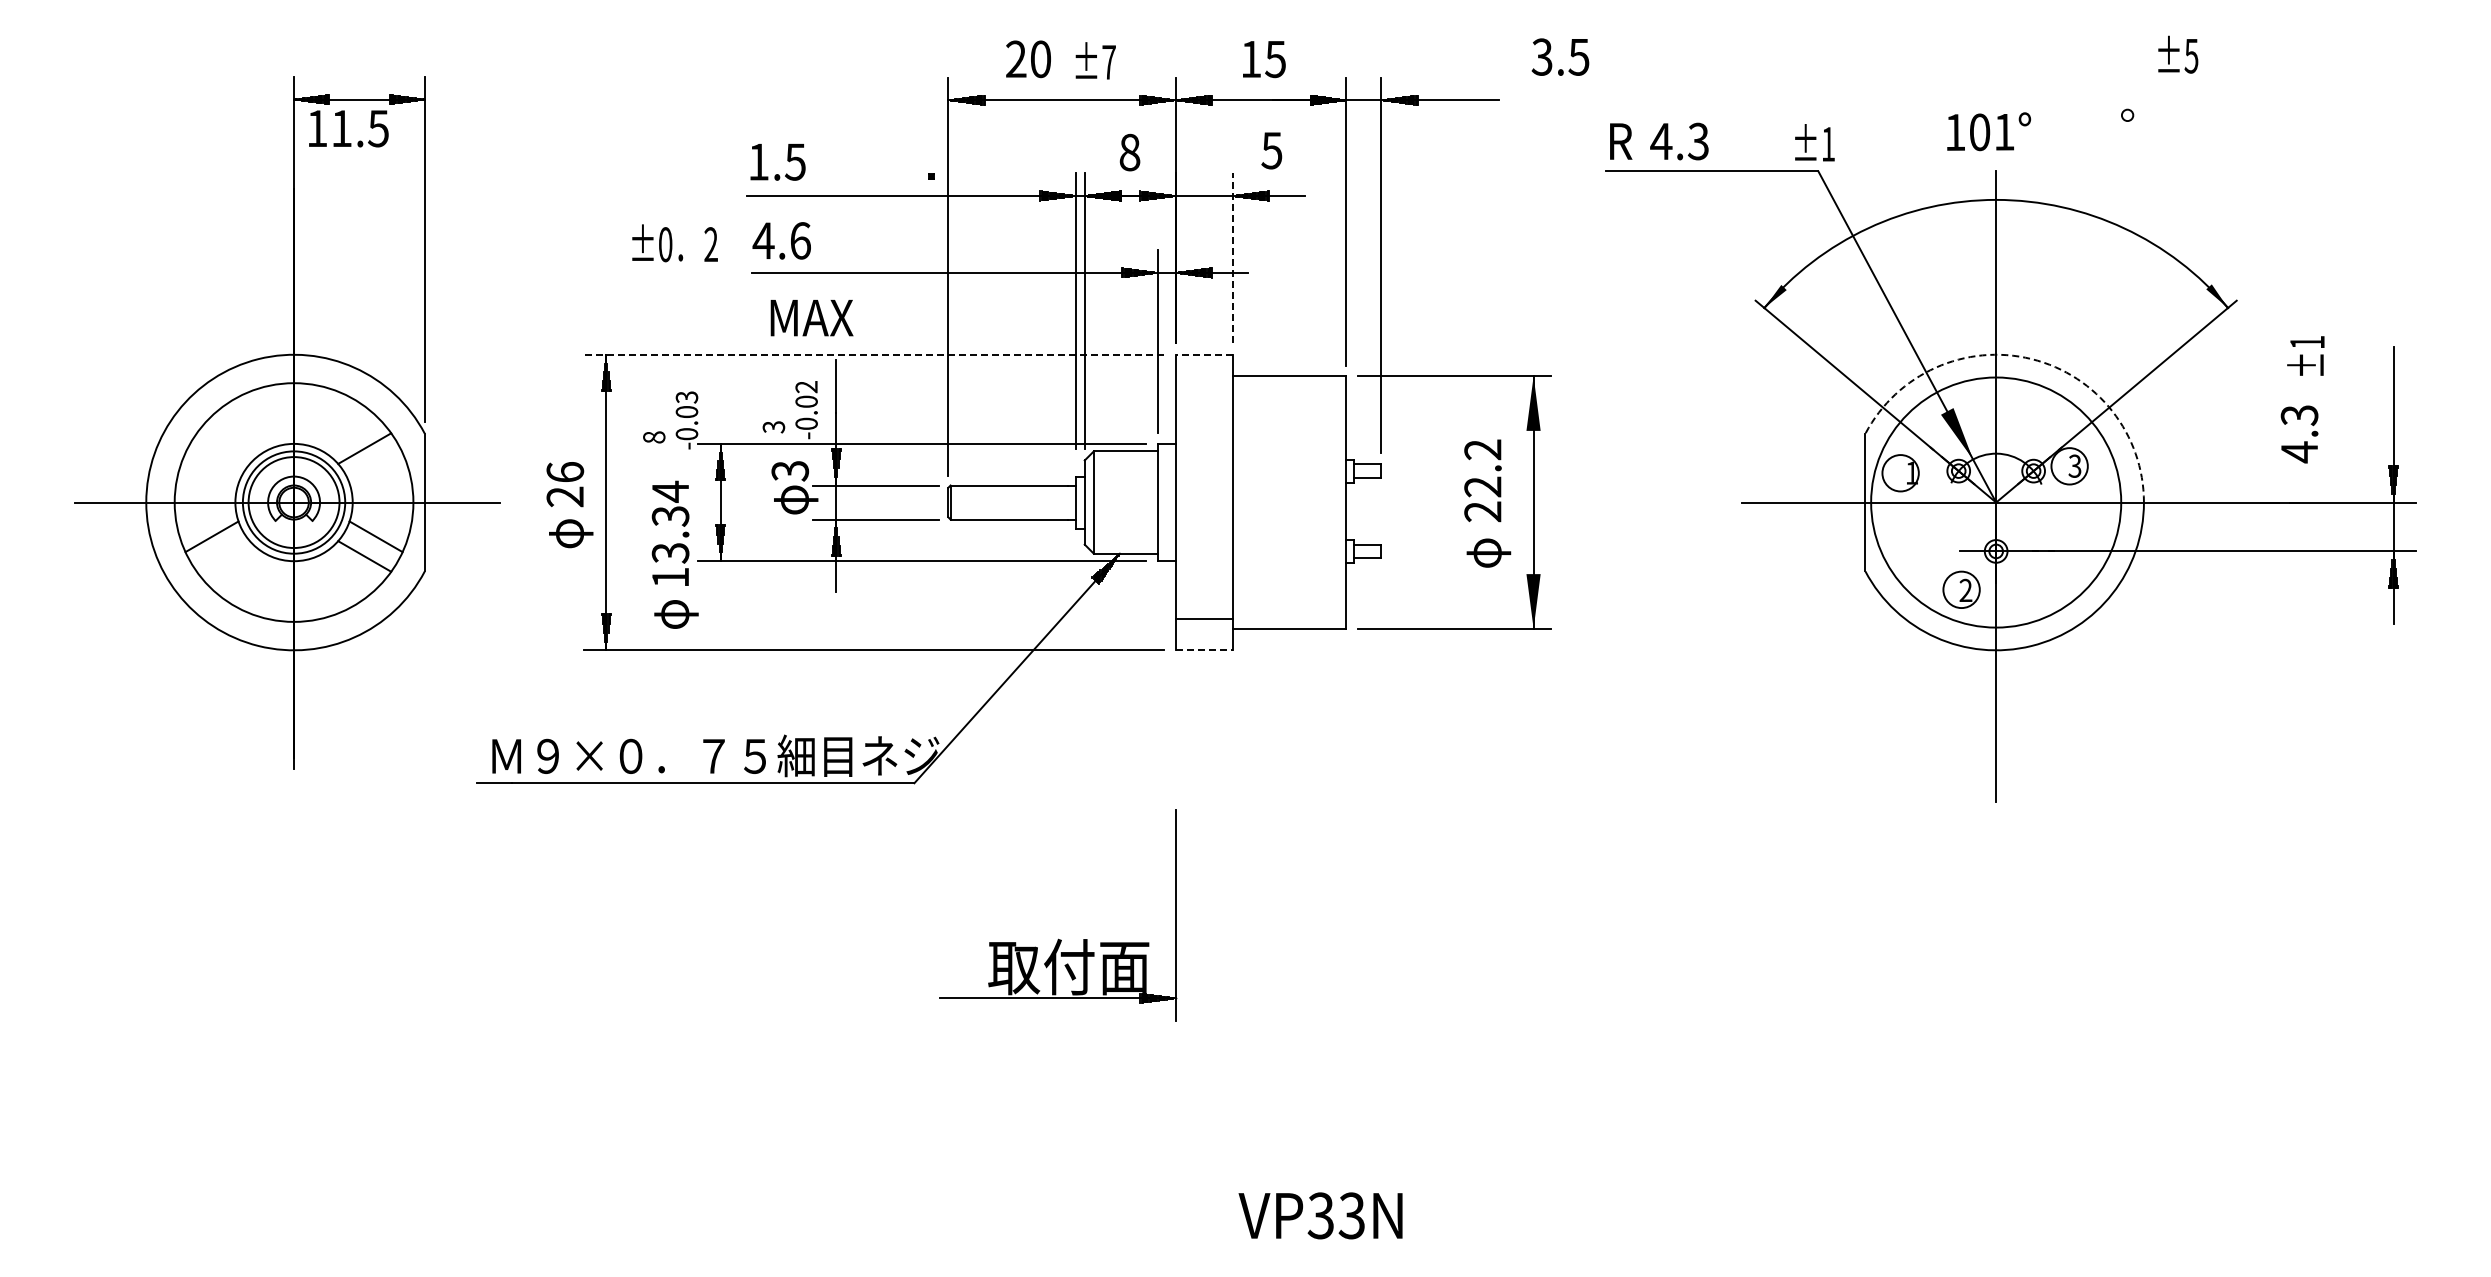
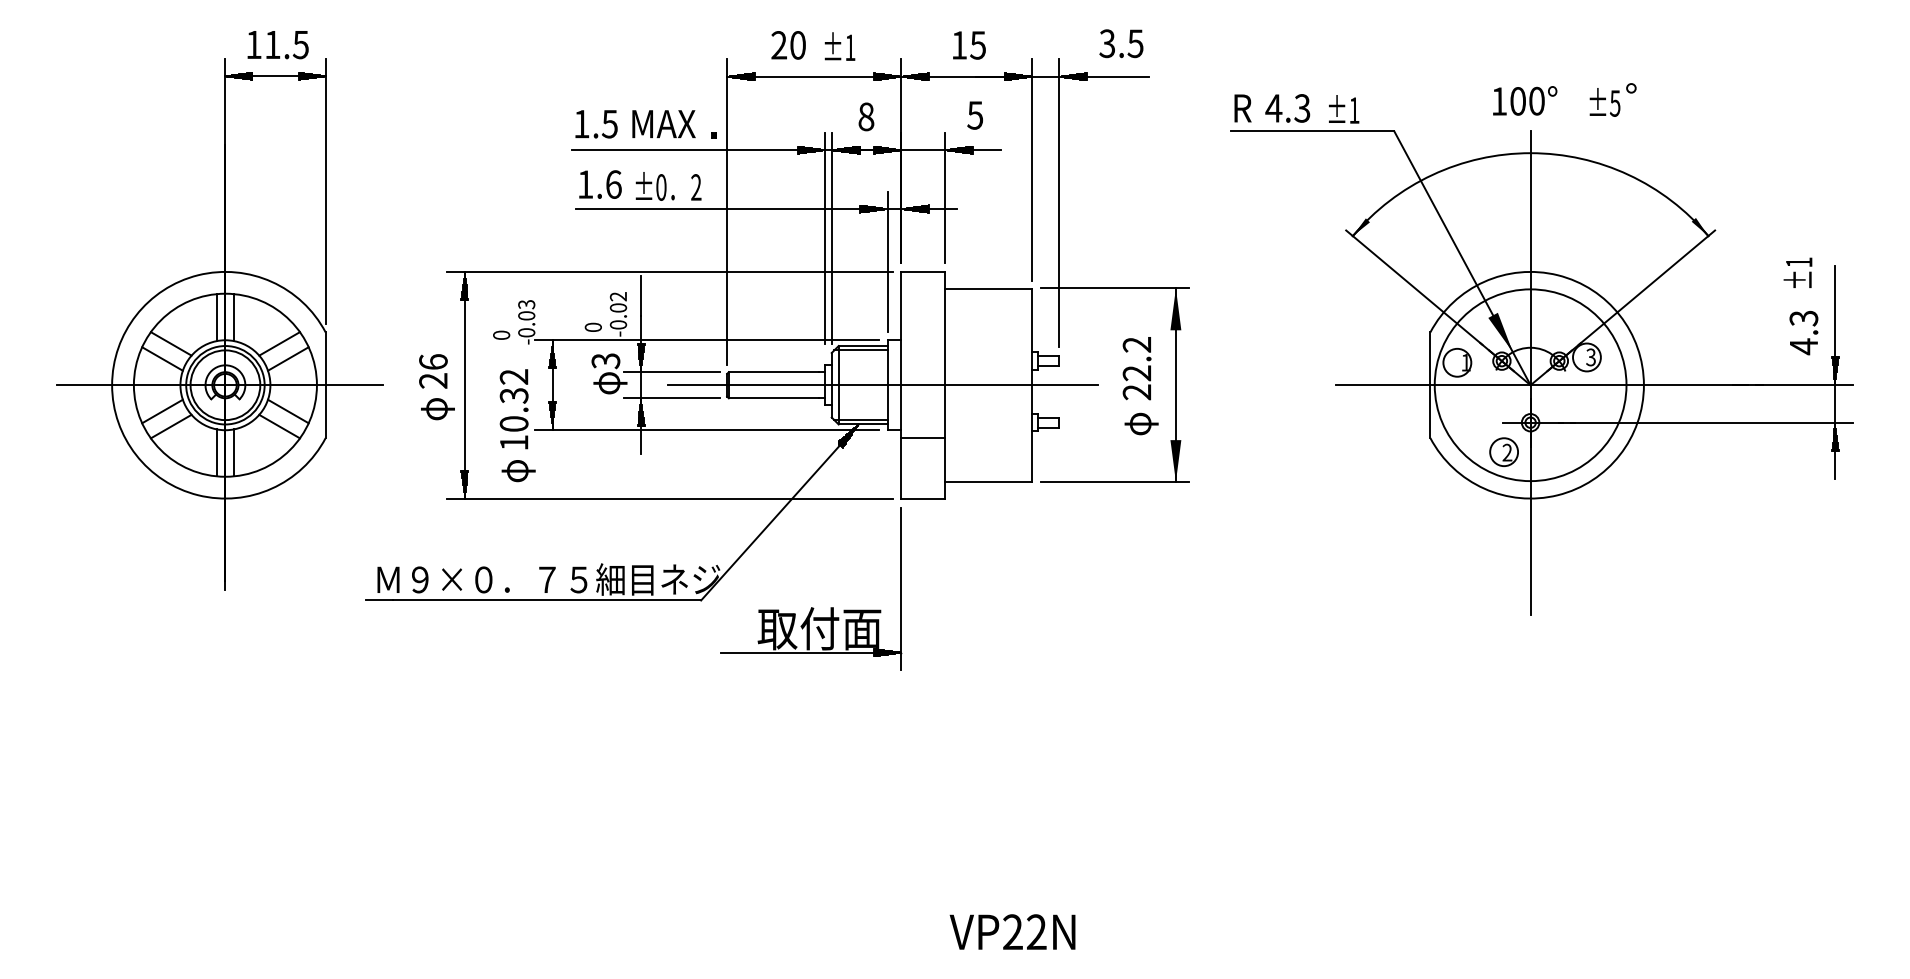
text: (2178, 54) -> (1605, 102), moved
text: (1560, 56) -> (1121, 43), moved
text: (1108, 62) -> (849, 47), ±7 -> ±1
text: (348, 128) -> (277, 44), moved
text: (2004, 131) -> (1537, 100), 101° -> 100°
text: (1814, 142) -> (1343, 109), moved
text: (763, 240) -> (585, 184), 4.6 -> 1.6
text: (674, 243) -> (668, 186), moved
line: (1232, 257) -> (945, 197), dashed -> solid
text: (811, 318) -> (663, 124), moved
line: (873, 354) -> (669, 271), dashed -> solid
line: (1203, 354) -> (922, 271), dashed -> solid
text: (2305, 355) -> (1797, 272), moved
arc: (2031, 359) -> (1557, 275), dashed -> solid
line: (282, 414) -> (216, 317), added
line: (305, 414) -> (234, 317), added
text: (773, 427) -> (593, 327), 3 -> 0
text: (2299, 434) -> (1803, 333), moved
text: (654, 437) -> (501, 335), 8 -> 0
line: (222, 448) -> (170, 343), added
line: (1122, 457) -> (860, 350), added
line: (211, 467) -> (162, 358), added
line: (375, 467) -> (287, 358), added
line: (1151, 502) -> (882, 385), added
text: (670, 521) -> (514, 399), 13.34 -> 10.32
line: (1122, 548) -> (860, 420), added
line: (222, 556) -> (170, 426), added
line: (282, 590) -> (216, 452), added
line: (305, 590) -> (234, 452), added
line: (1203, 619) -> (922, 438), moved
line: (1204, 650) -> (923, 498), dashed -> solid
part: (1058, 938) -> (811, 606), moved
text: (1335, 1215) -> (1024, 931), VP33N -> VP22N

